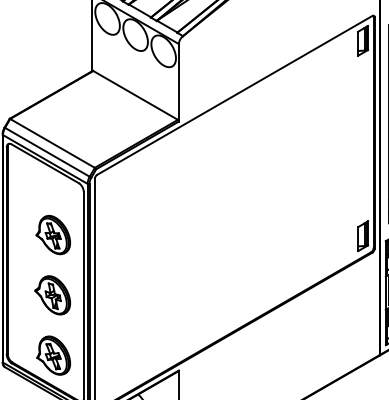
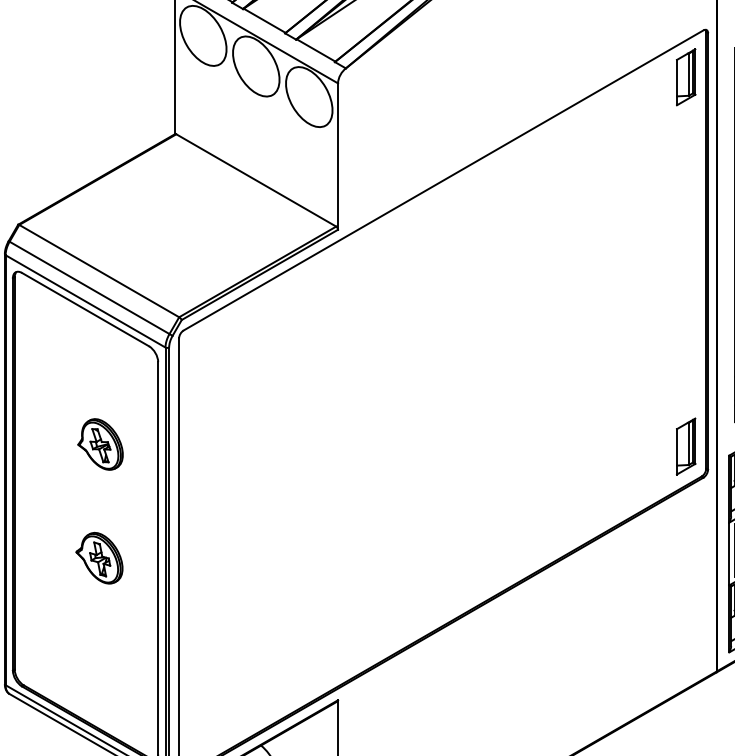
part: (52, 235) -> (99, 445), size x0.7
part: (52, 295) -> (99, 558), size x0.7
part: (53, 355) -> (101, 671), removed

